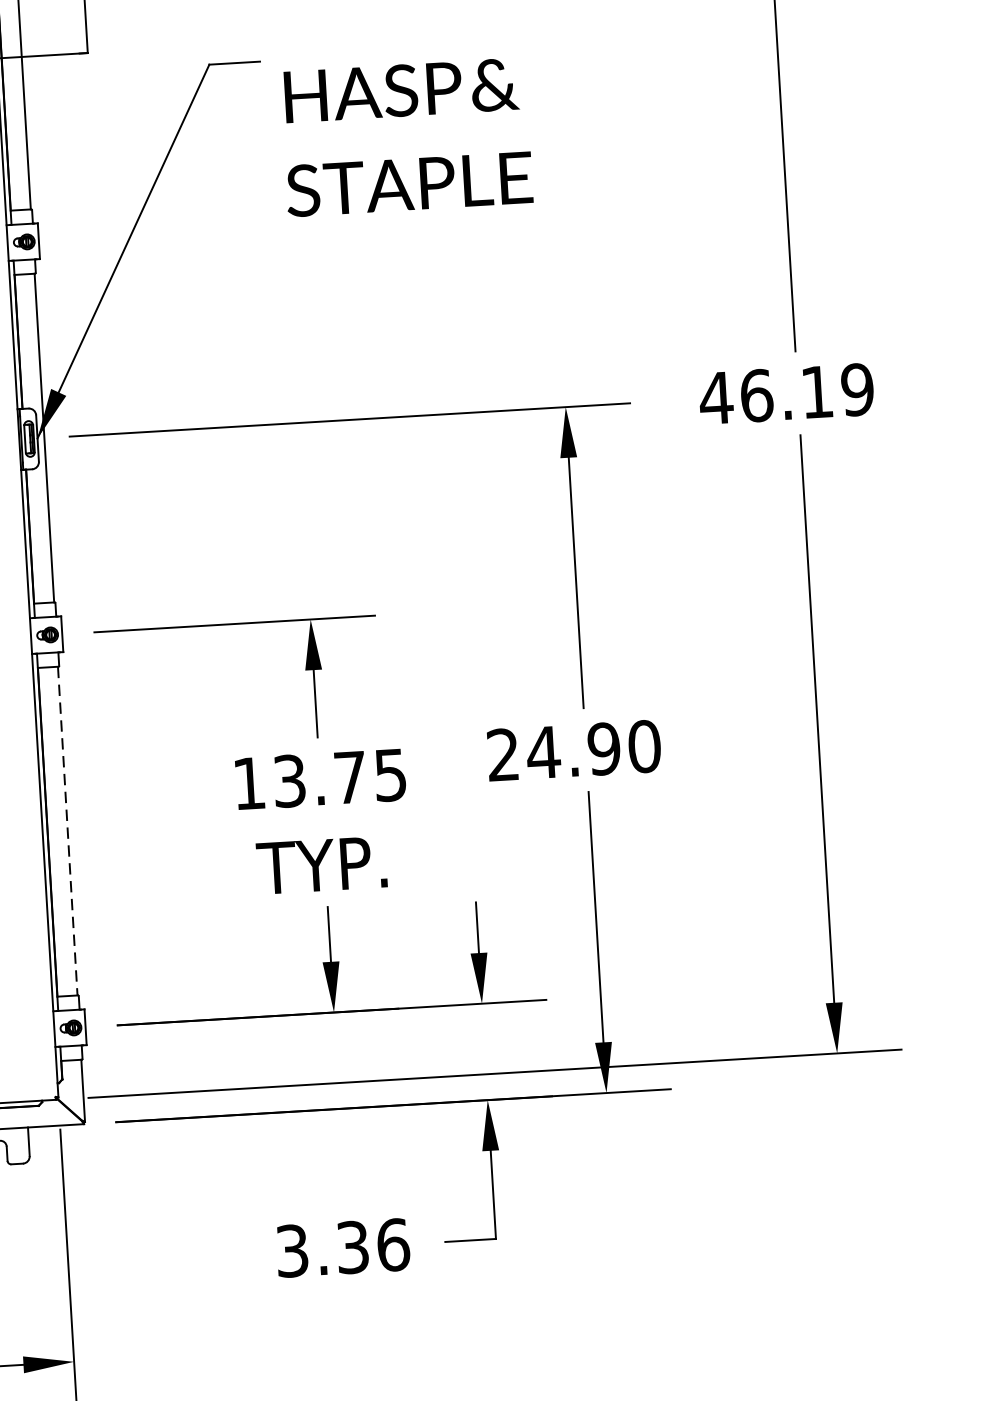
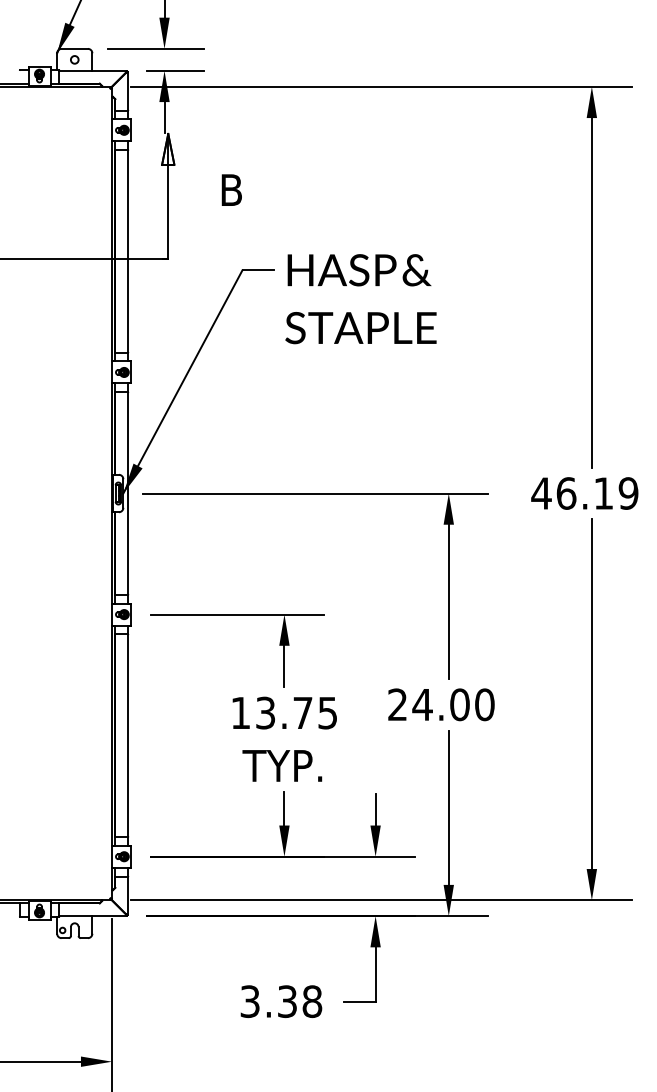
text: (405, 138) -> (360, 299), moved
text: (603, 748) -> (459, 704), 24.90 -> 24.00
line: (67, 832) -> (127, 736), dashed -> solid
text: (393, 1244) -> (312, 1001), 3.36 -> 3.38

